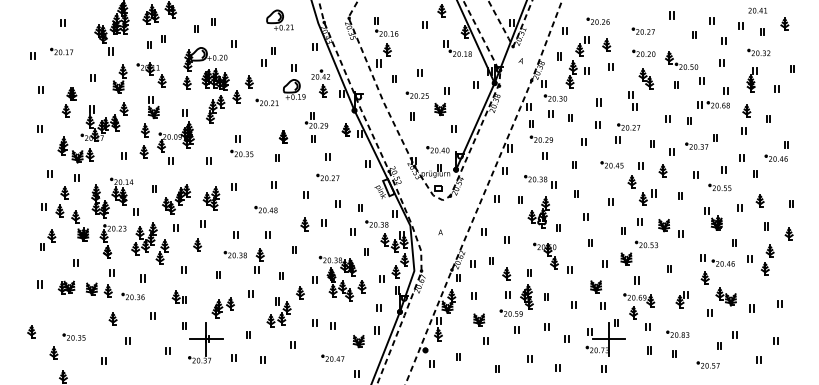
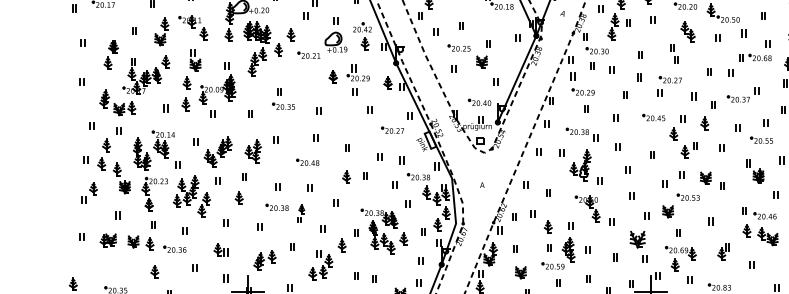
part: (283, 136) -> (333, 76), moved
part: (327, 176) -> (392, 129), moved
part: (259, 260) -> (301, 213), size x0.7
part: (596, 286) -> (638, 239), size x1.4
part: (725, 296) -> (767, 236), moved

